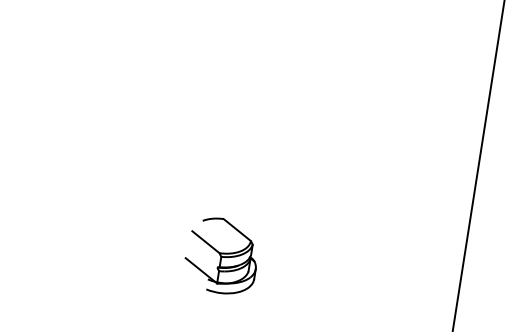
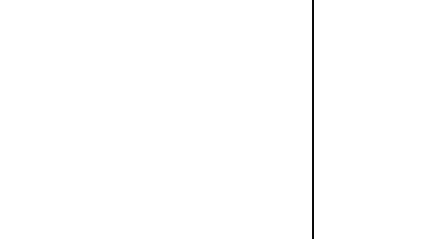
part: (220, 255) -> (139, 195), removed

